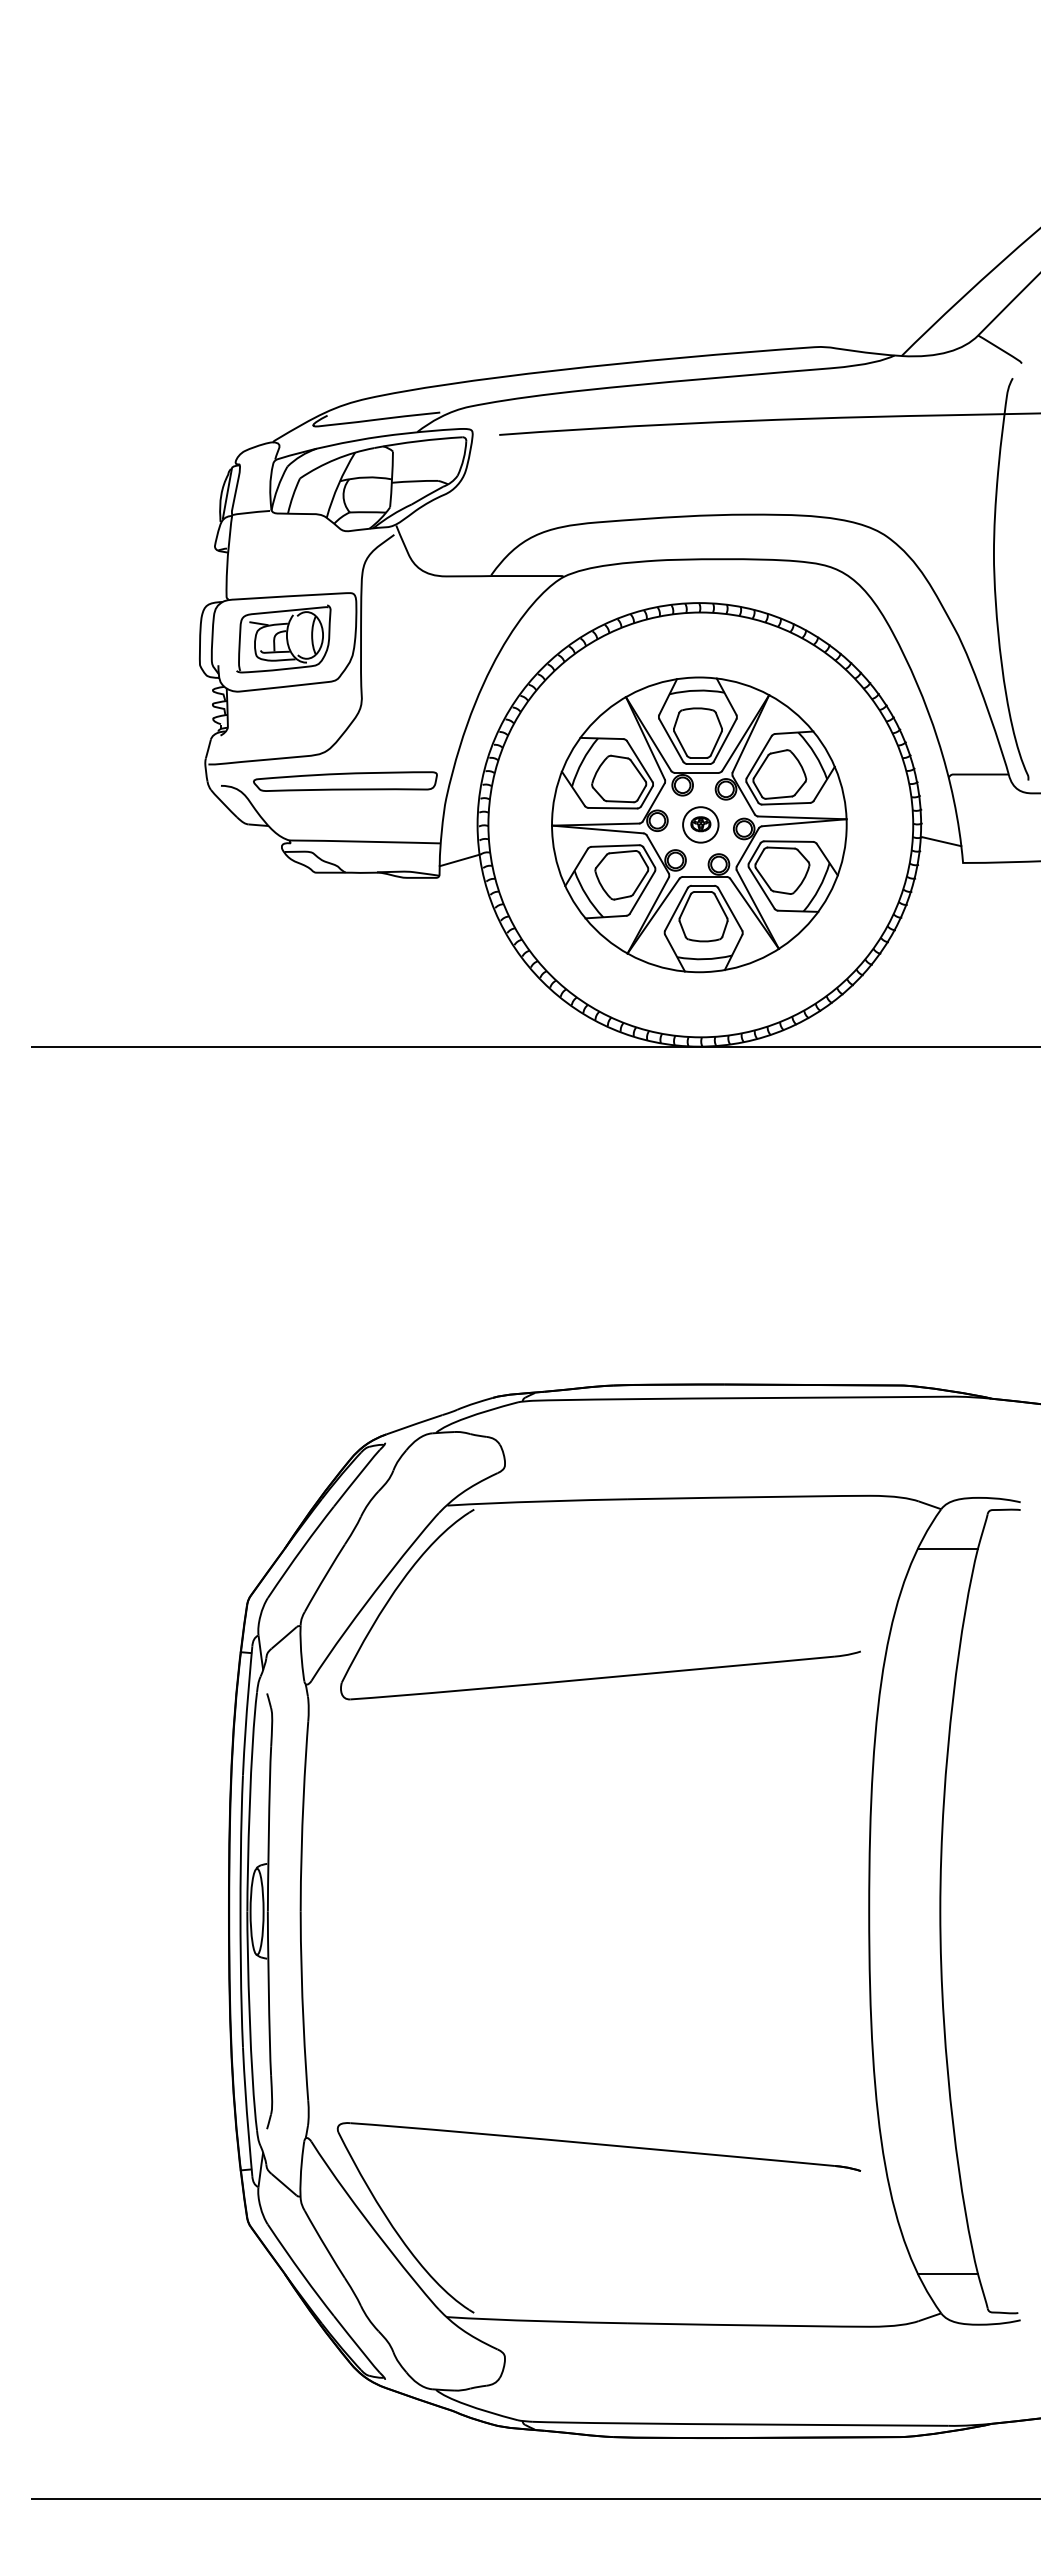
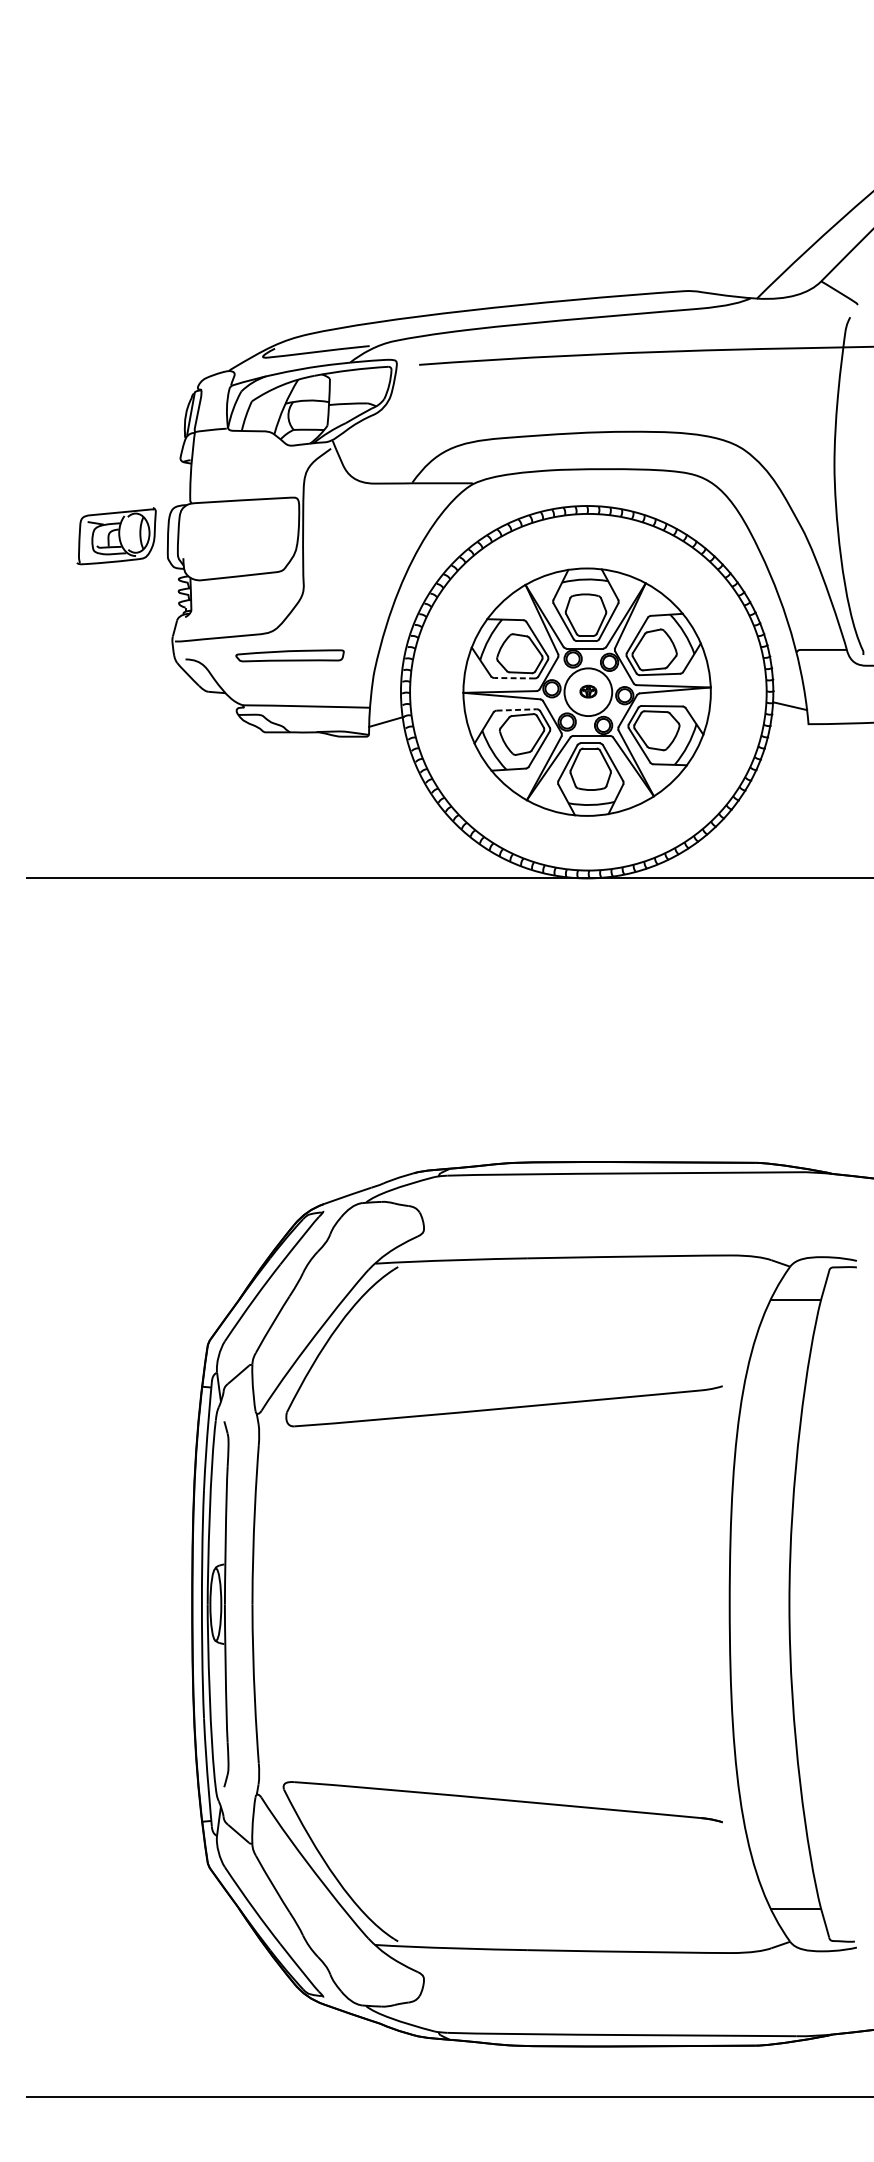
part: (283, 638) -> (116, 535), moved
part: (345, 781) -> (290, 655), size x0.7
line: (612, 808) -> (514, 678), solid -> dashed
circle: (700, 824) -> (588, 691), size x1.6
line: (615, 846) -> (516, 710), solid -> dashed

